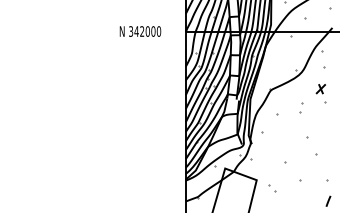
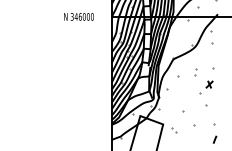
text: (142, 31) -> (80, 16), 342000 -> 346000
part: (320, 89) -> (209, 84), moved

